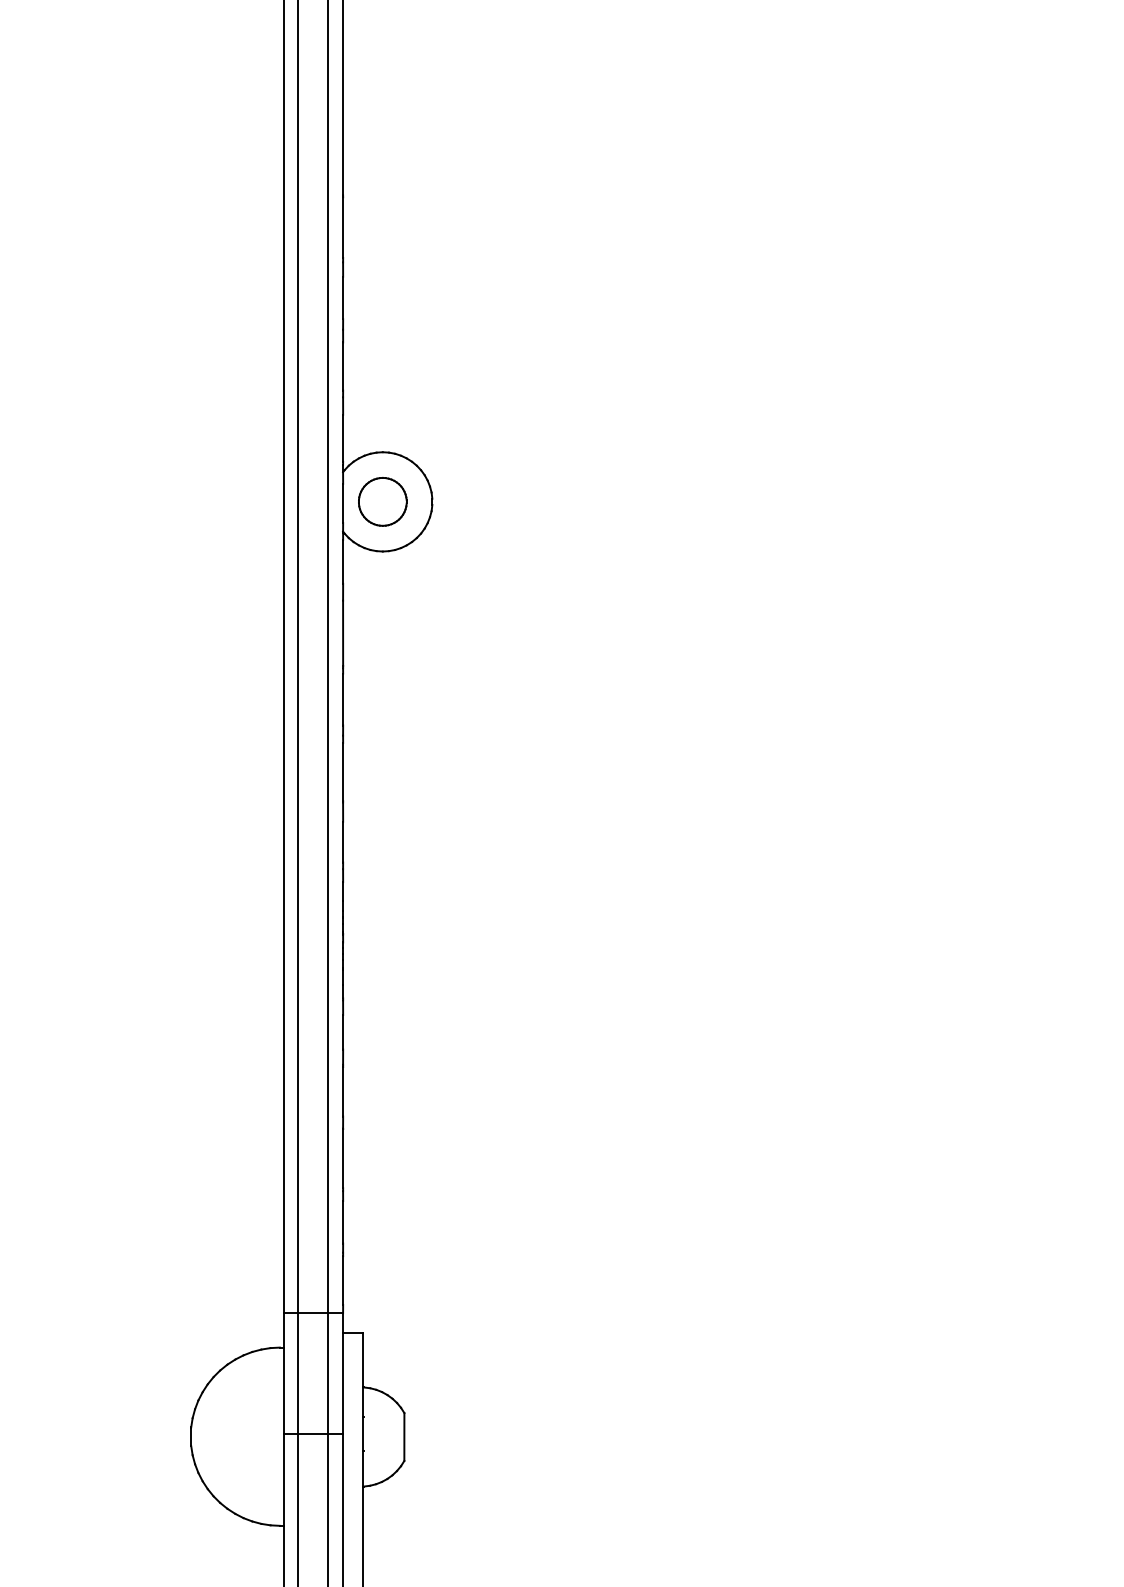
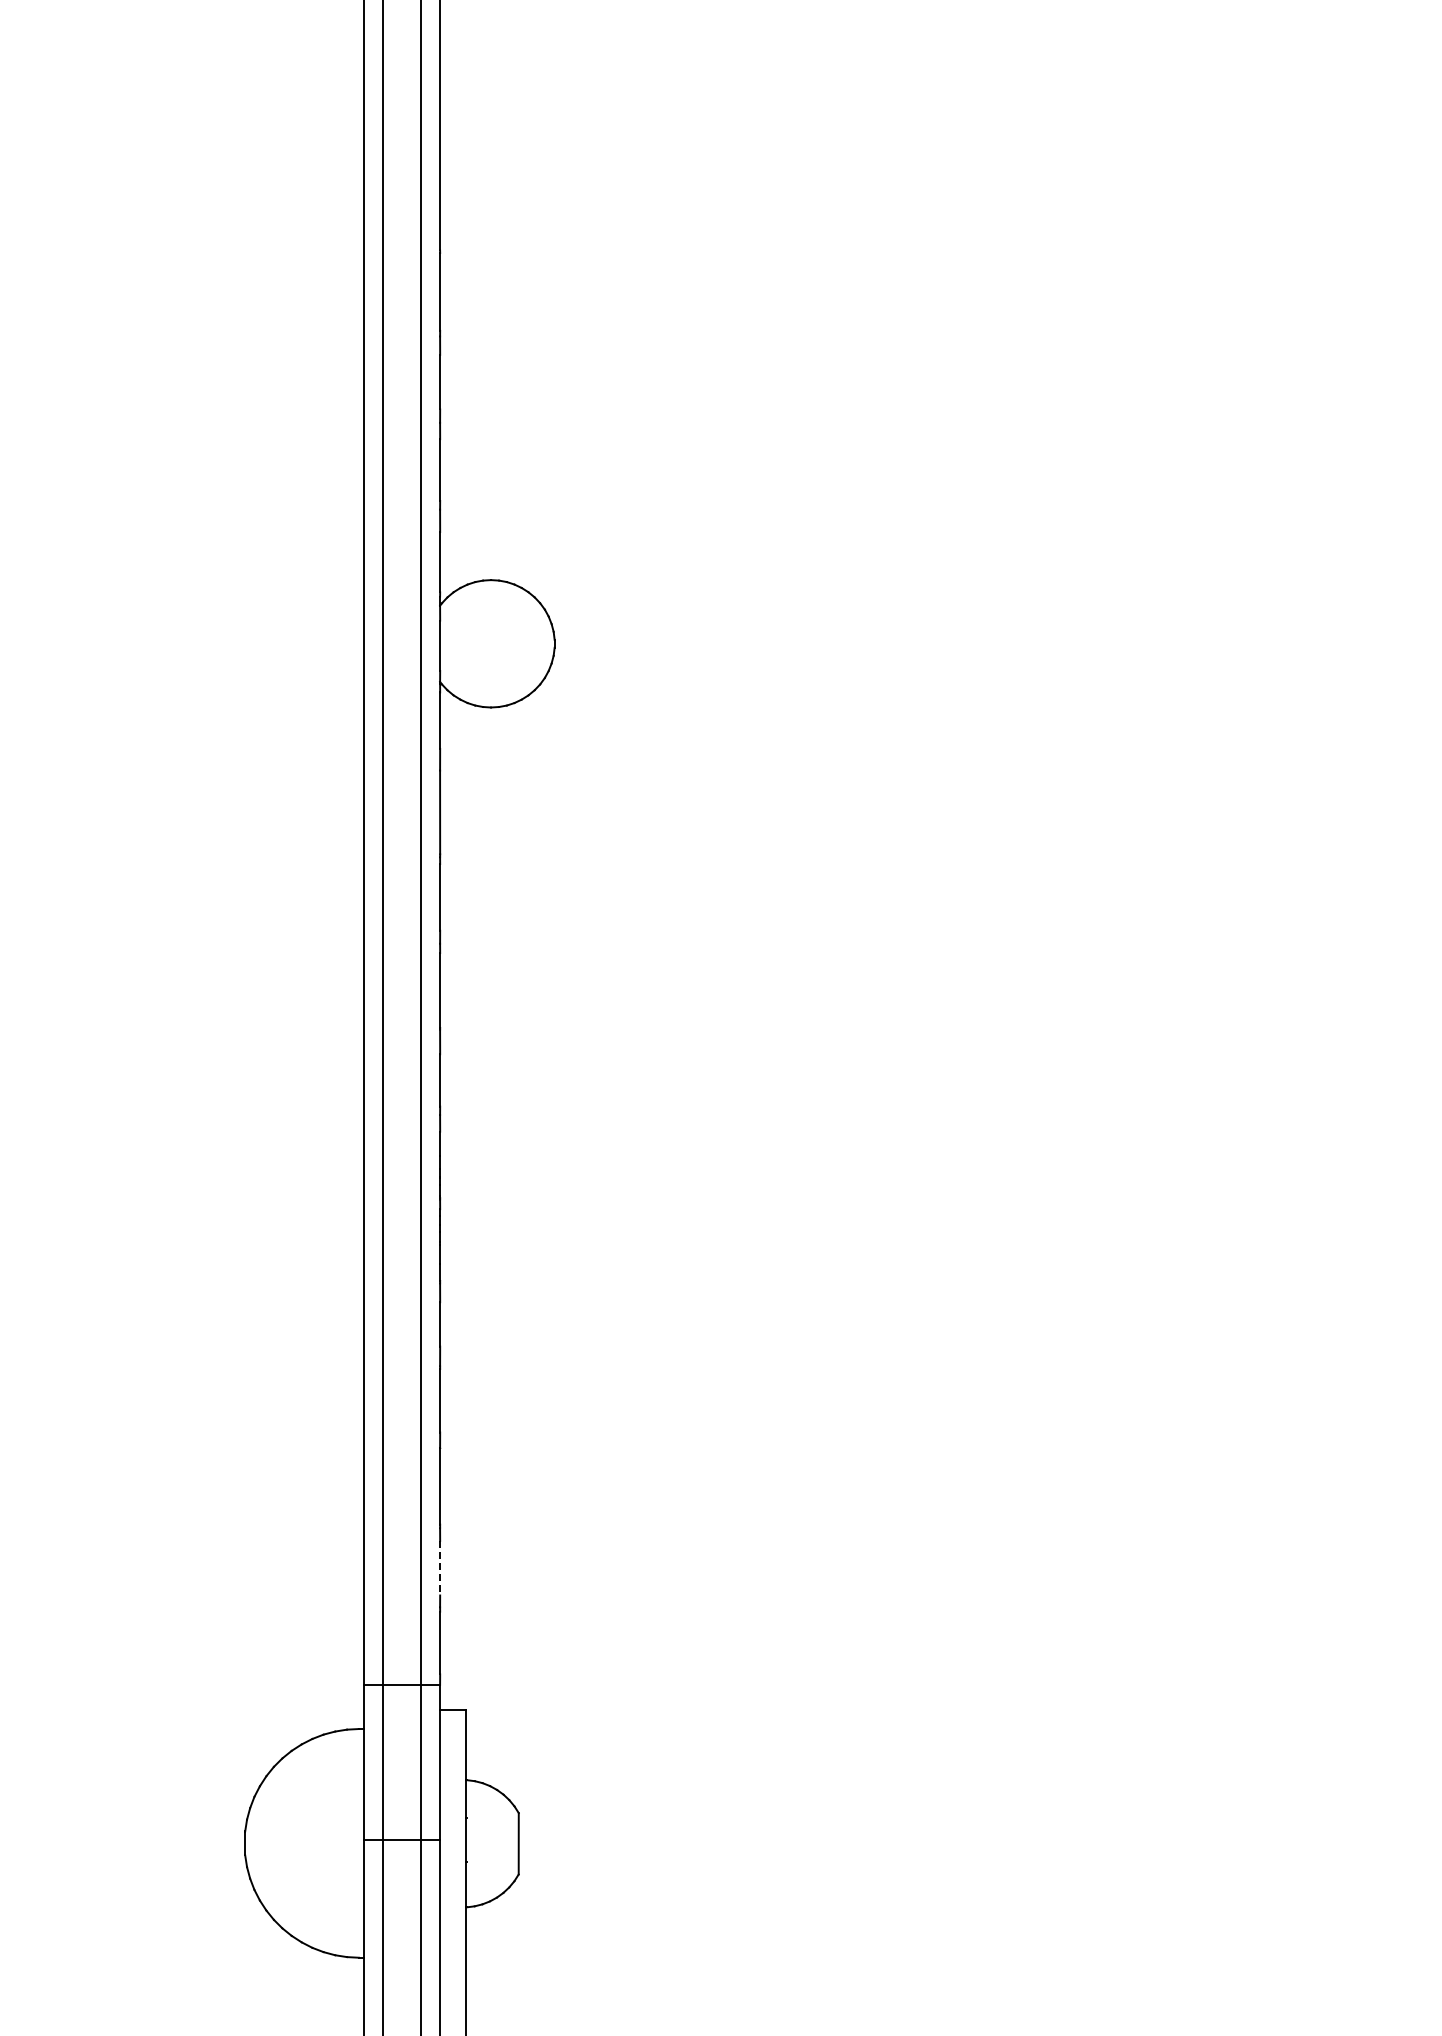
part: (382, 501) -> (490, 643), removed
line: (343, 1222) -> (440, 1568), solid -> dashed

